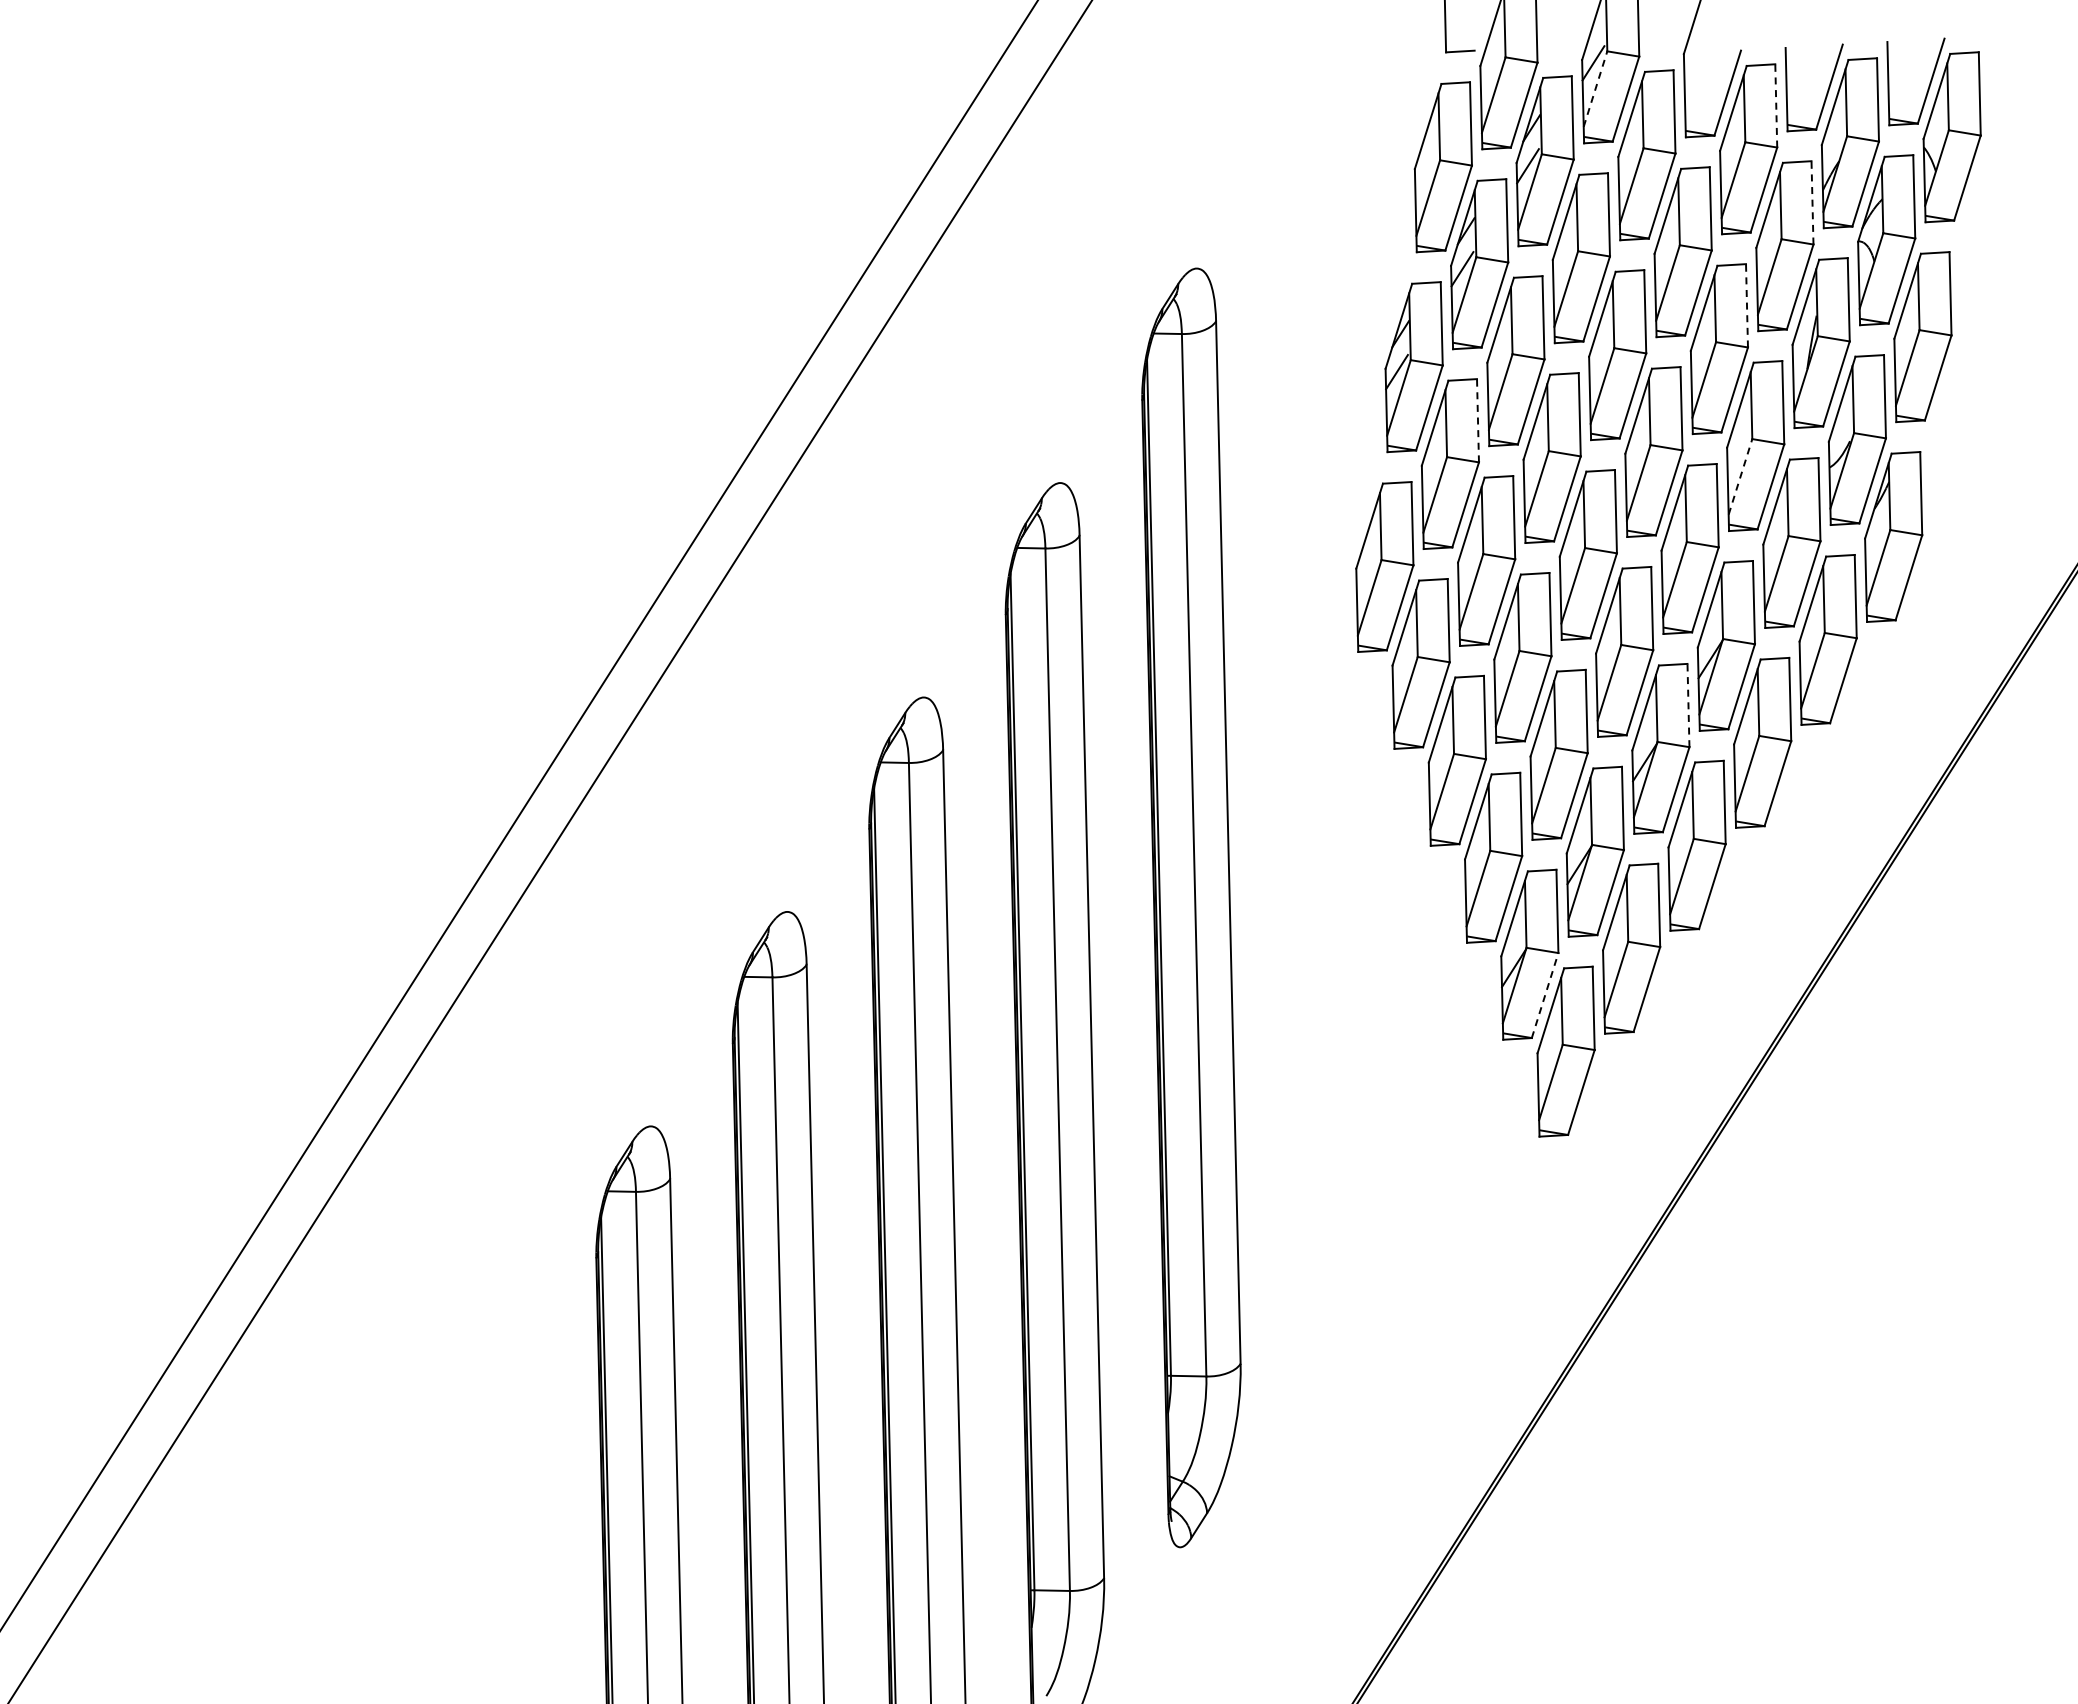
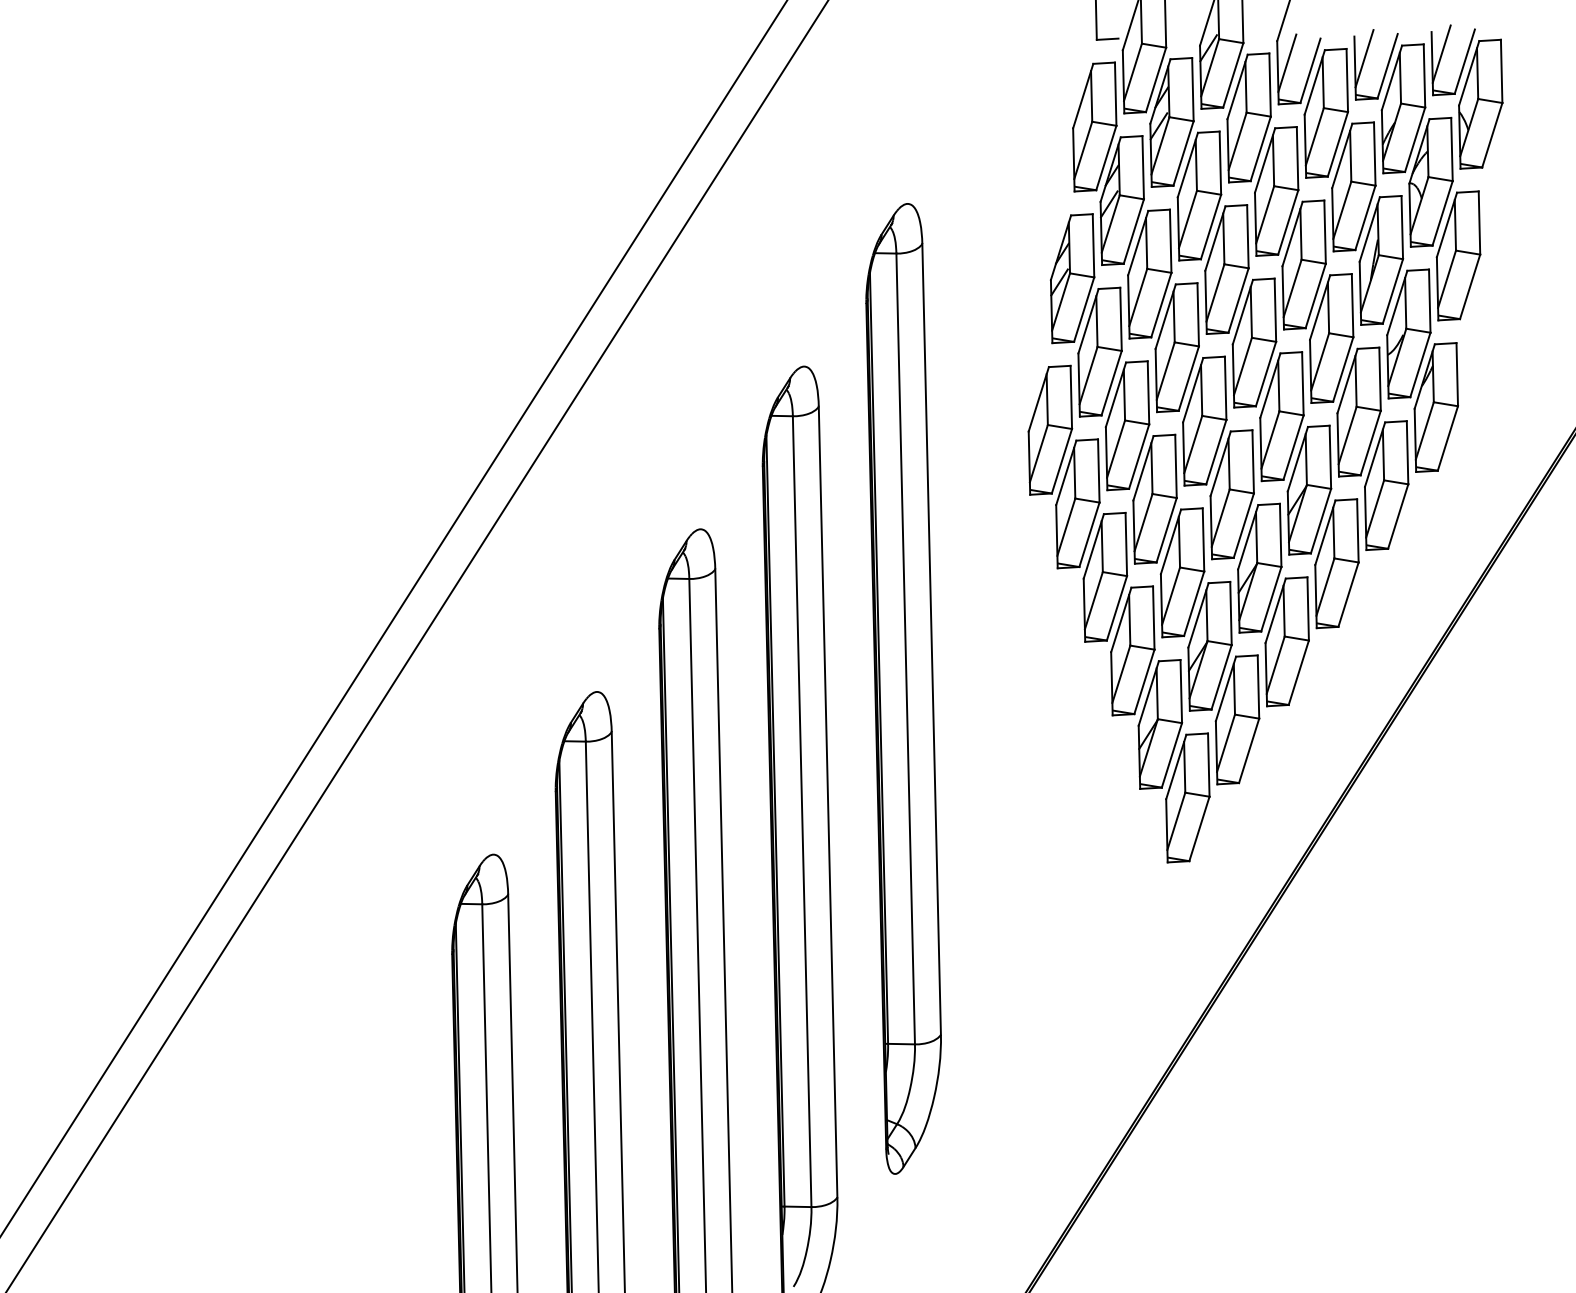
line: (1900, 70) -> (1441, 53), added
line: (1798, 76) -> (1364, 58), added
line: (1697, 82) -> (1287, 62), added
line: (1595, 89) -> (1210, 68), dashed -> solid
line: (1776, 105) -> (1347, 80), dashed -> solid
line: (1812, 202) -> (1374, 153), dashed -> solid
line: (1747, 305) -> (1325, 231), dashed -> solid
line: (1477, 420) -> (1120, 319), dashed -> solid
line: (1740, 476) -> (1320, 361), dashed -> solid
line: (1688, 705) -> (1280, 535), dashed -> solid
line: (1545, 995) -> (1172, 755), dashed -> solid

